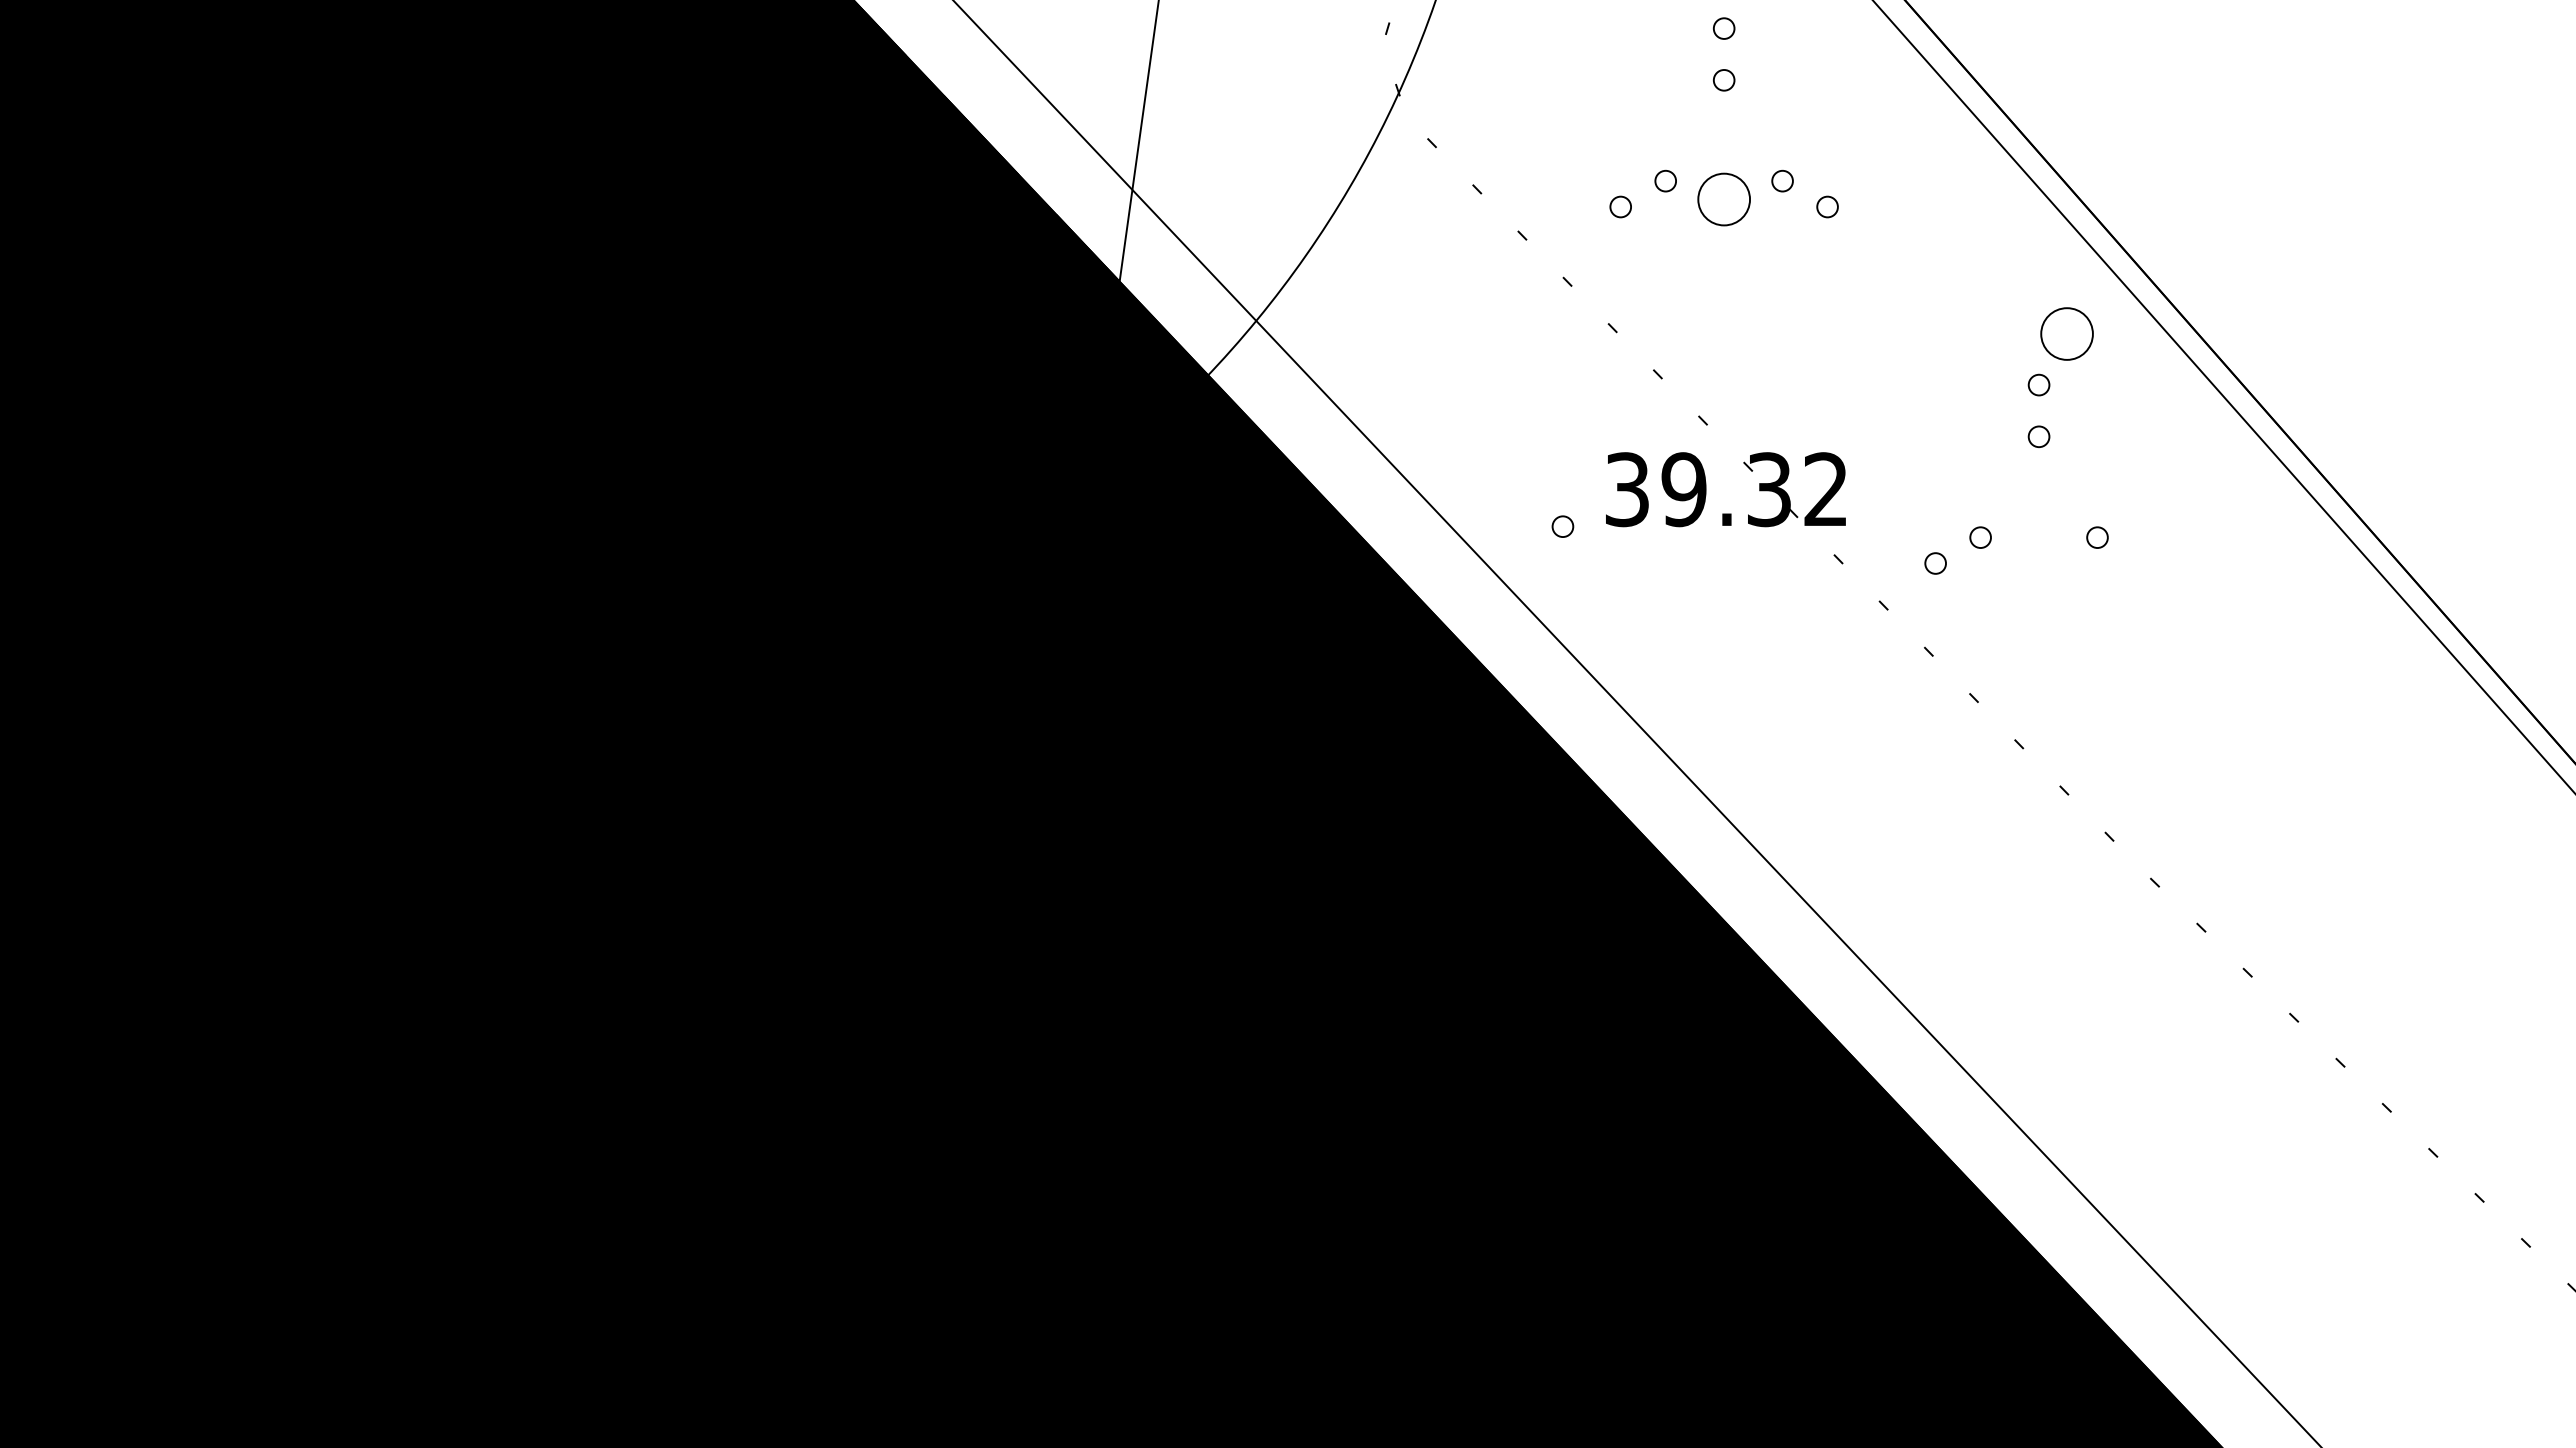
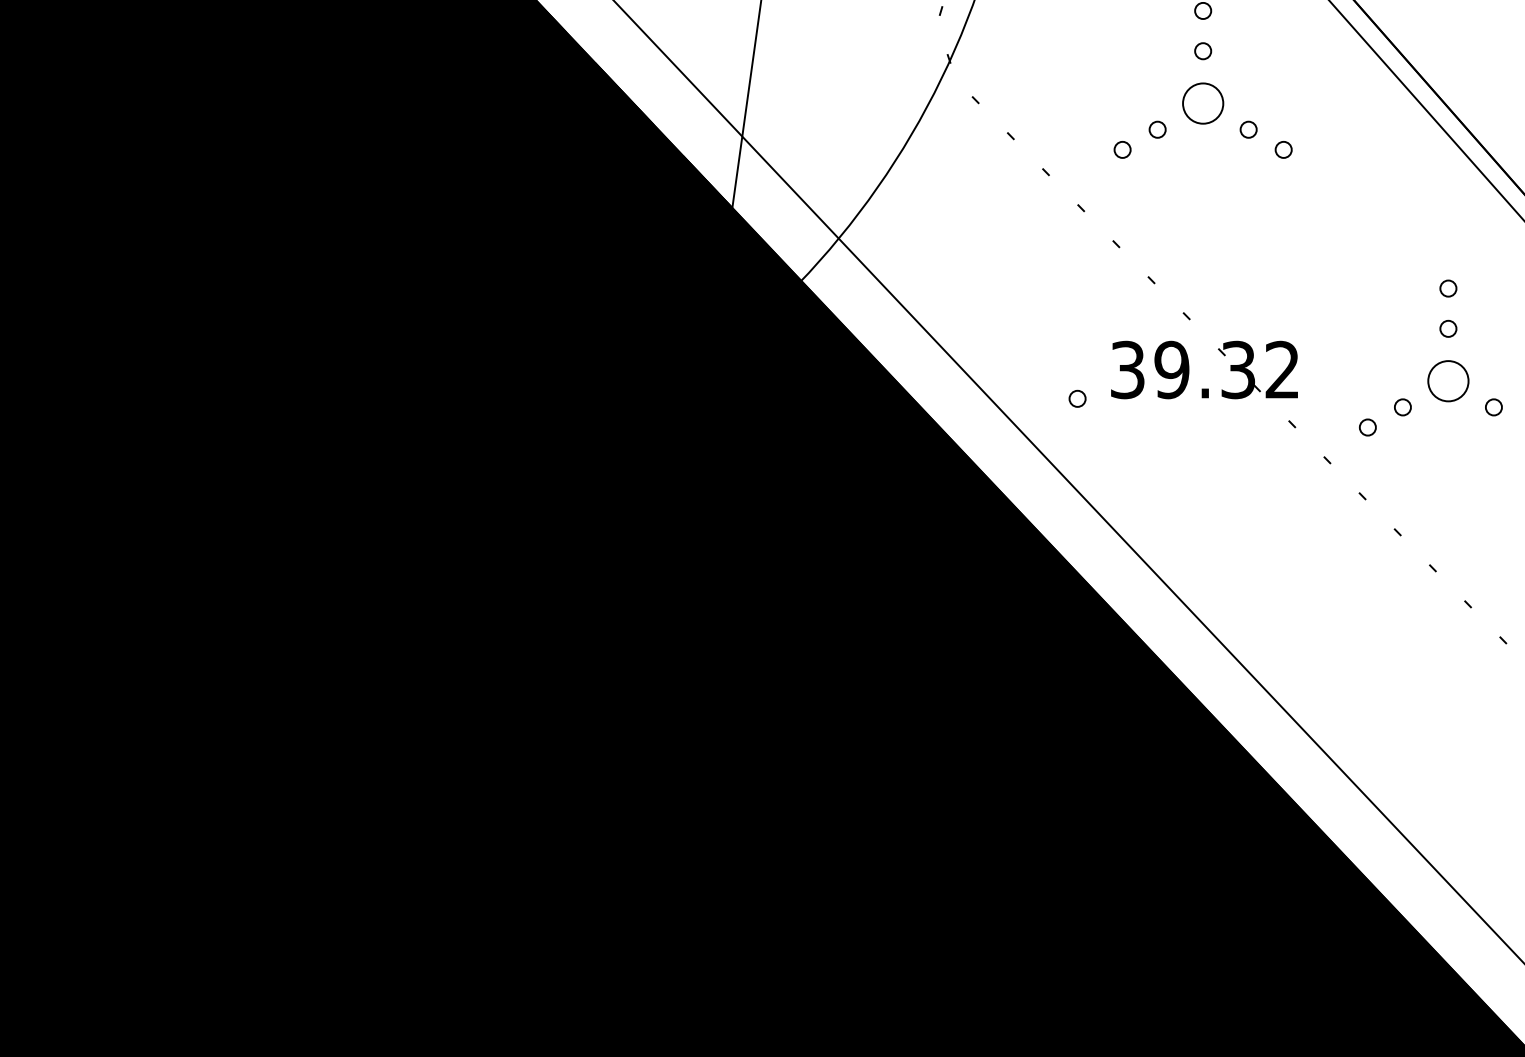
circle: (1723, 199) -> (1202, 103), moved
circle: (2066, 333) -> (1447, 380), moved

